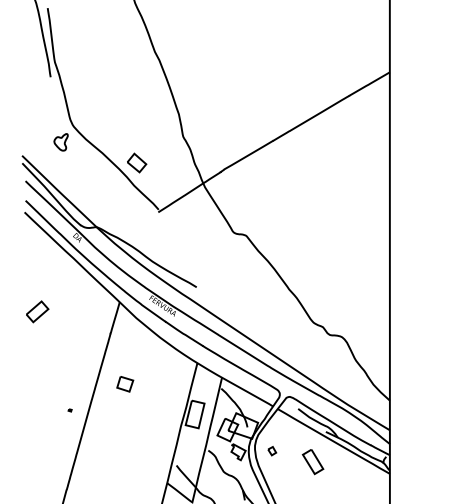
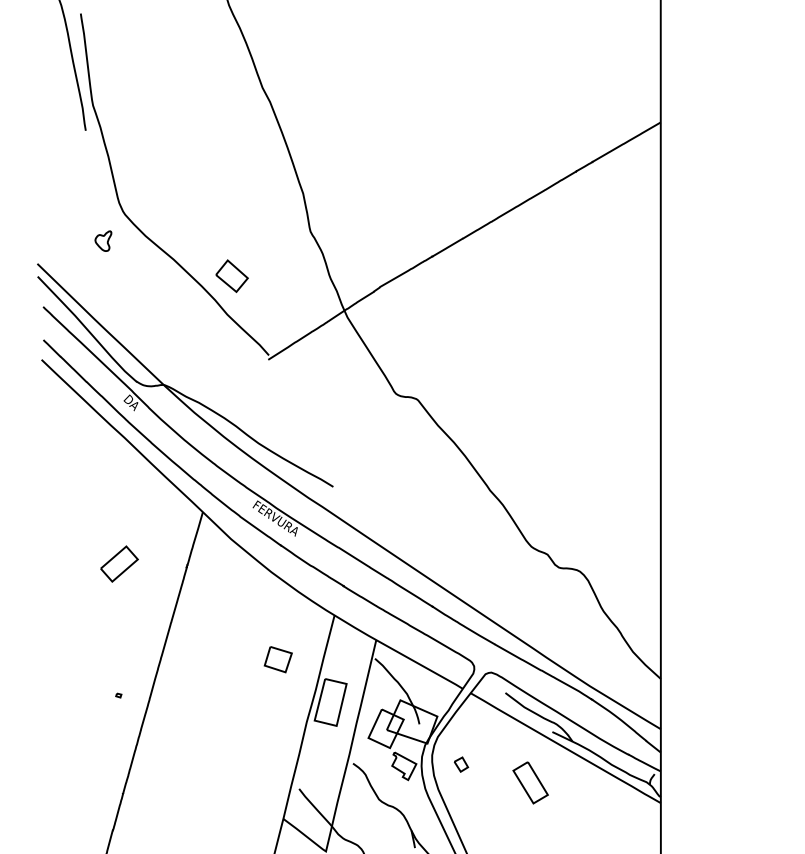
part: (60, 142) -> (102, 241), size x0.7
part: (37, 311) -> (119, 563), moved
part: (125, 384) -> (278, 660), moved

